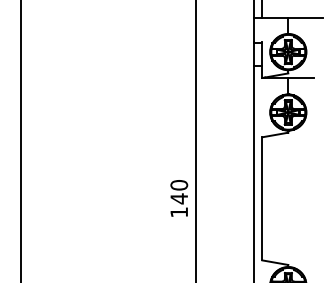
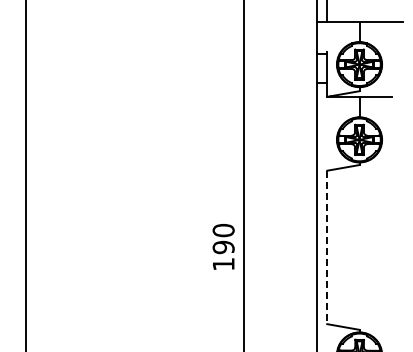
text: (179, 198) -> (223, 247), 140 -> 190
line: (262, 198) -> (327, 247), solid -> dashed

